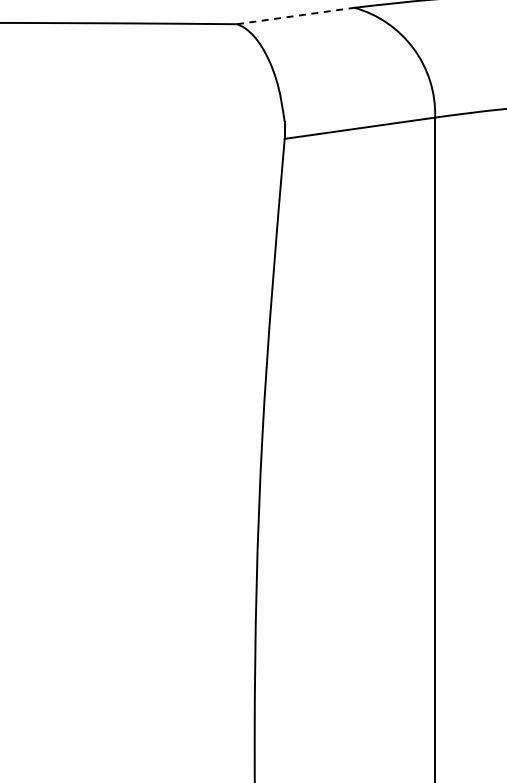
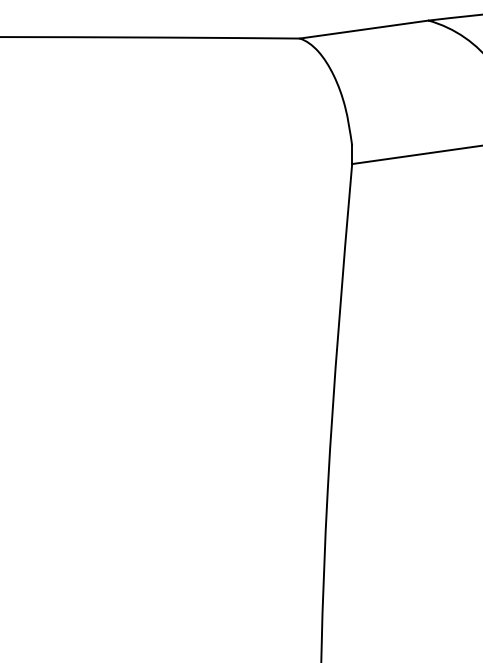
line: (296, 15) -> (365, 29), dashed -> solid

